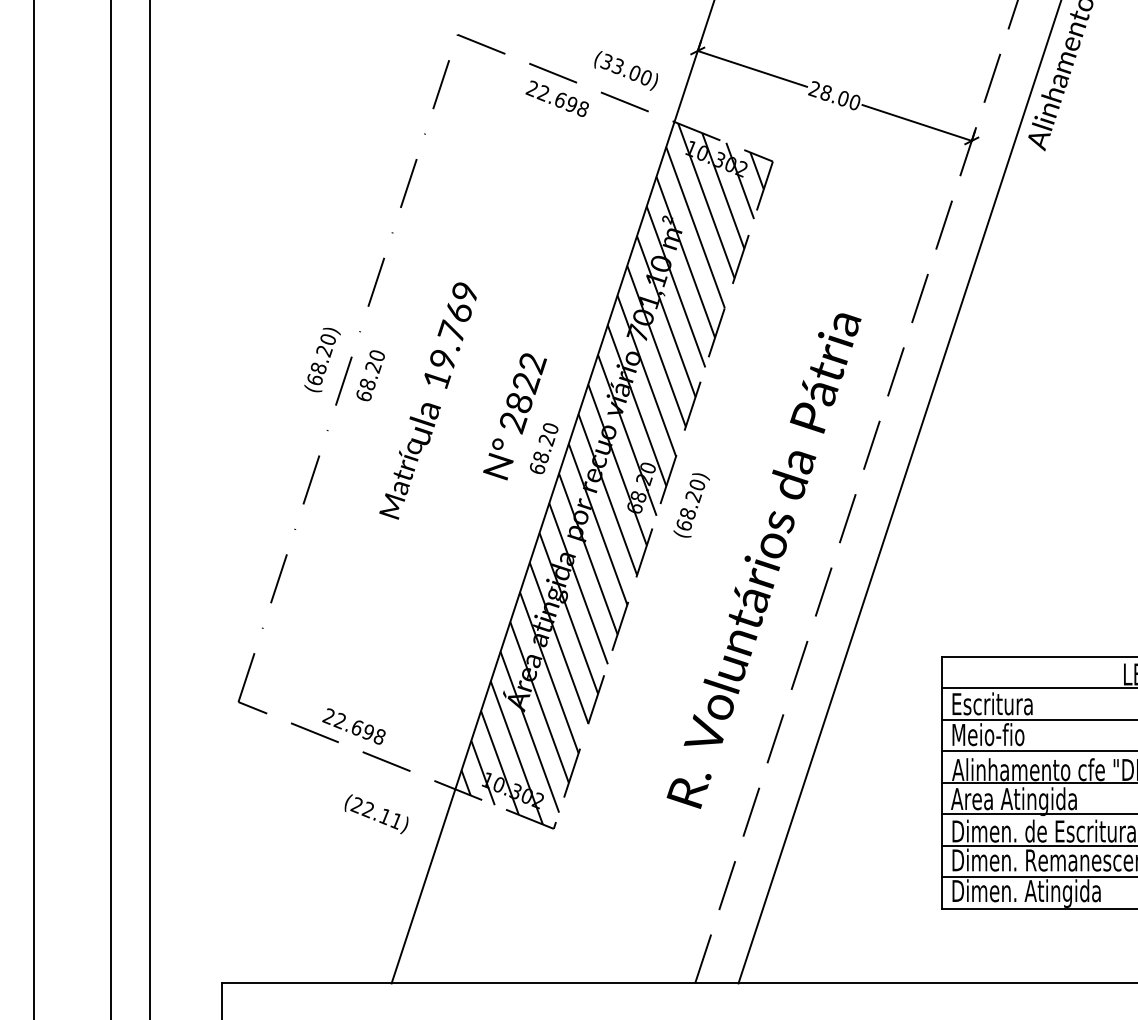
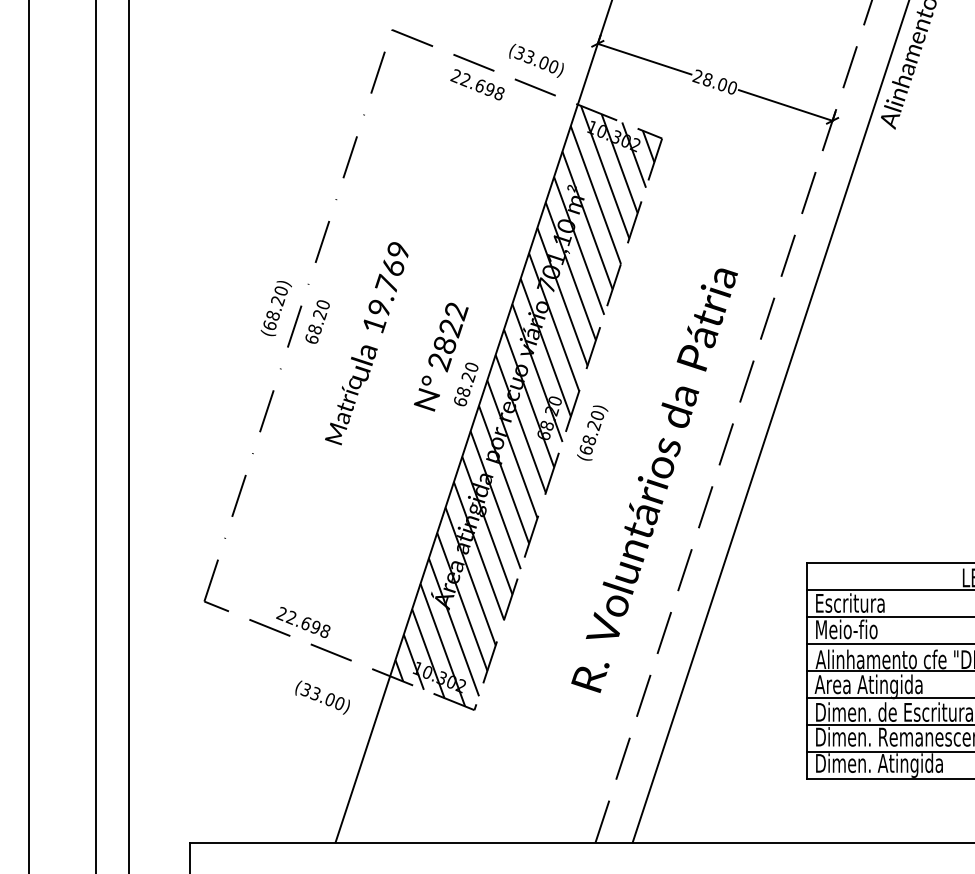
text: (376, 813) -> (322, 696), (22.11) -> (33.00)

